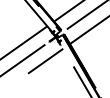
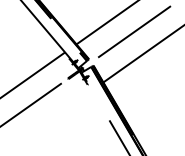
line: (45, 60) -> (61, 110), removed

